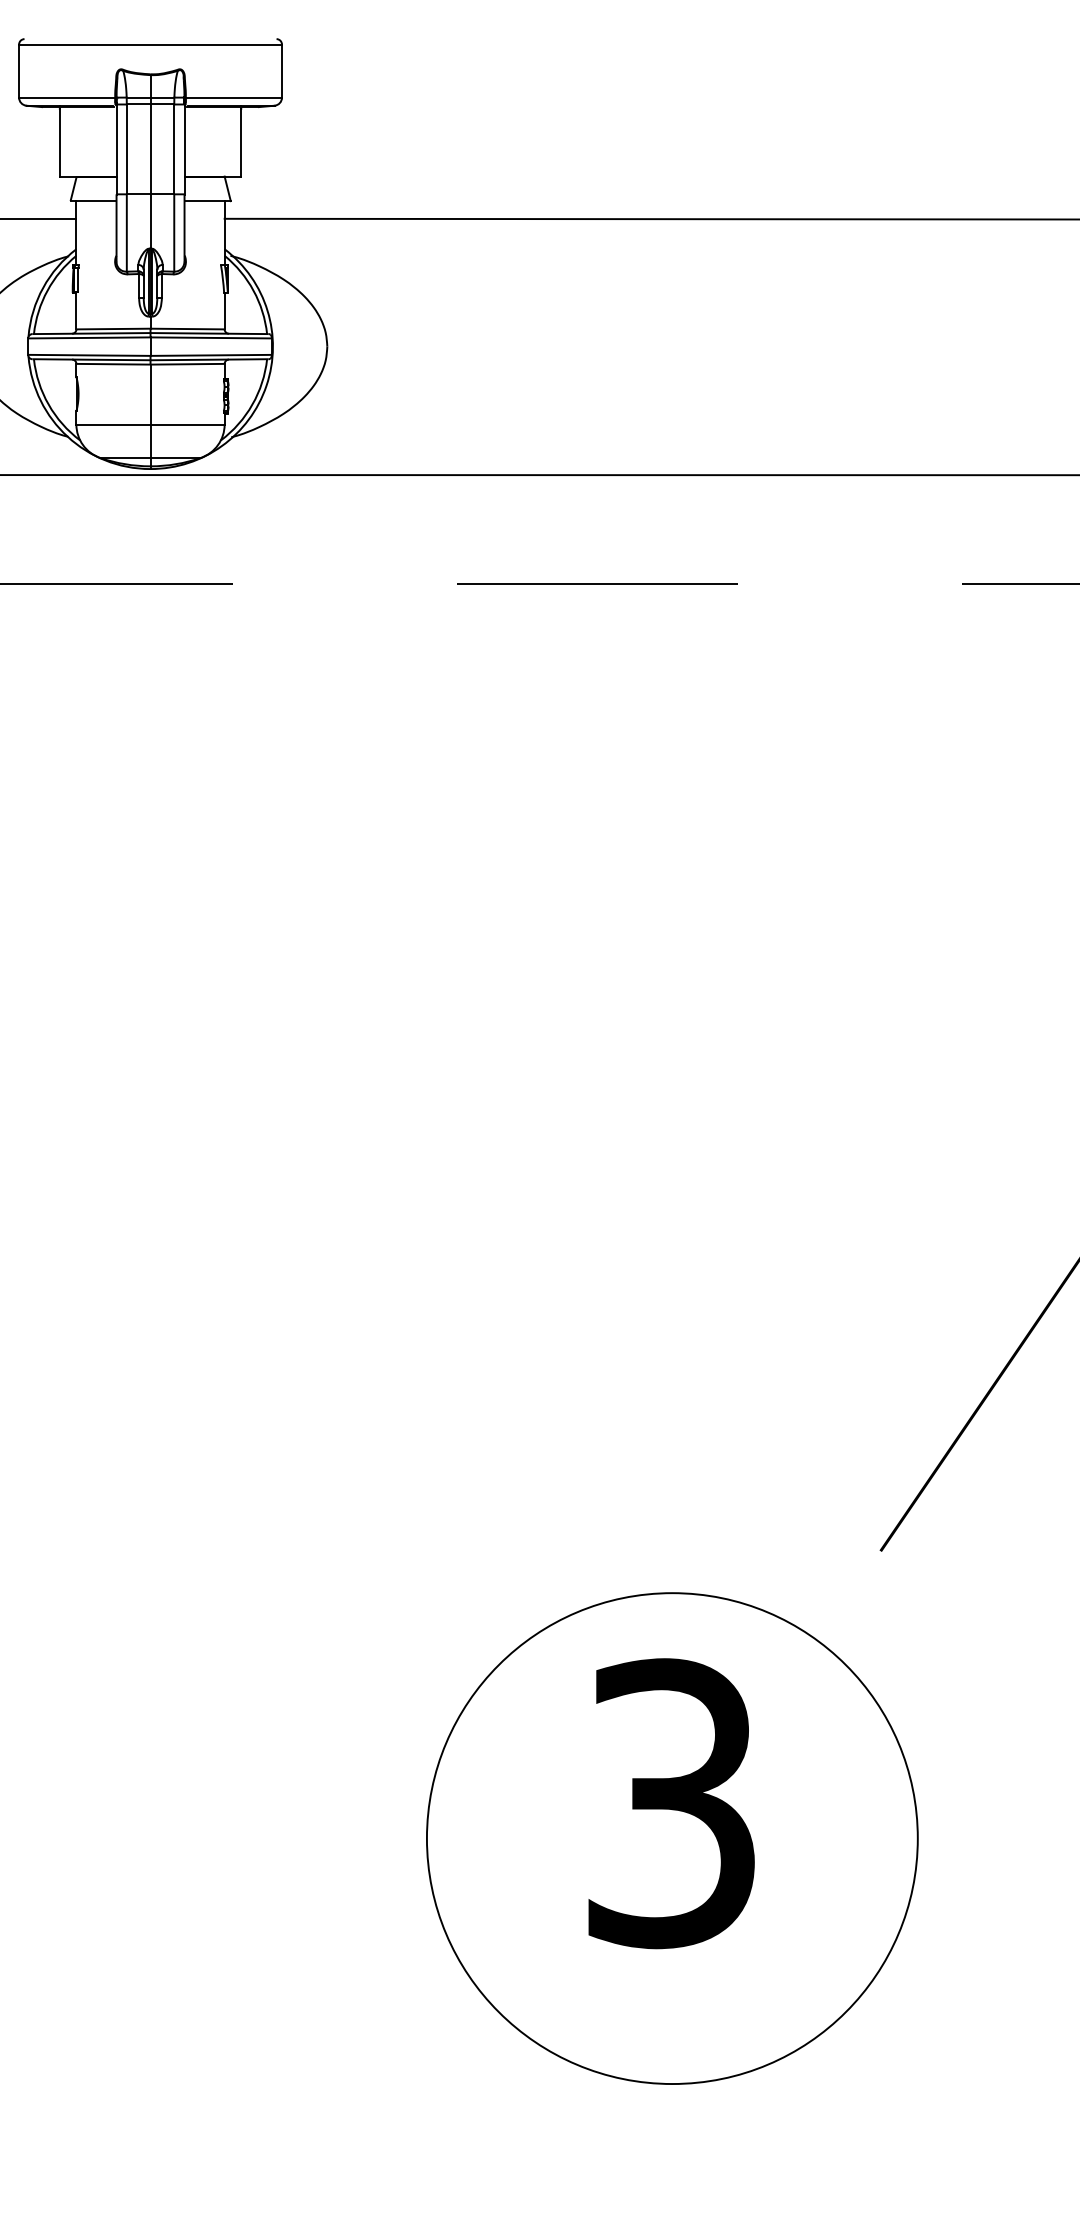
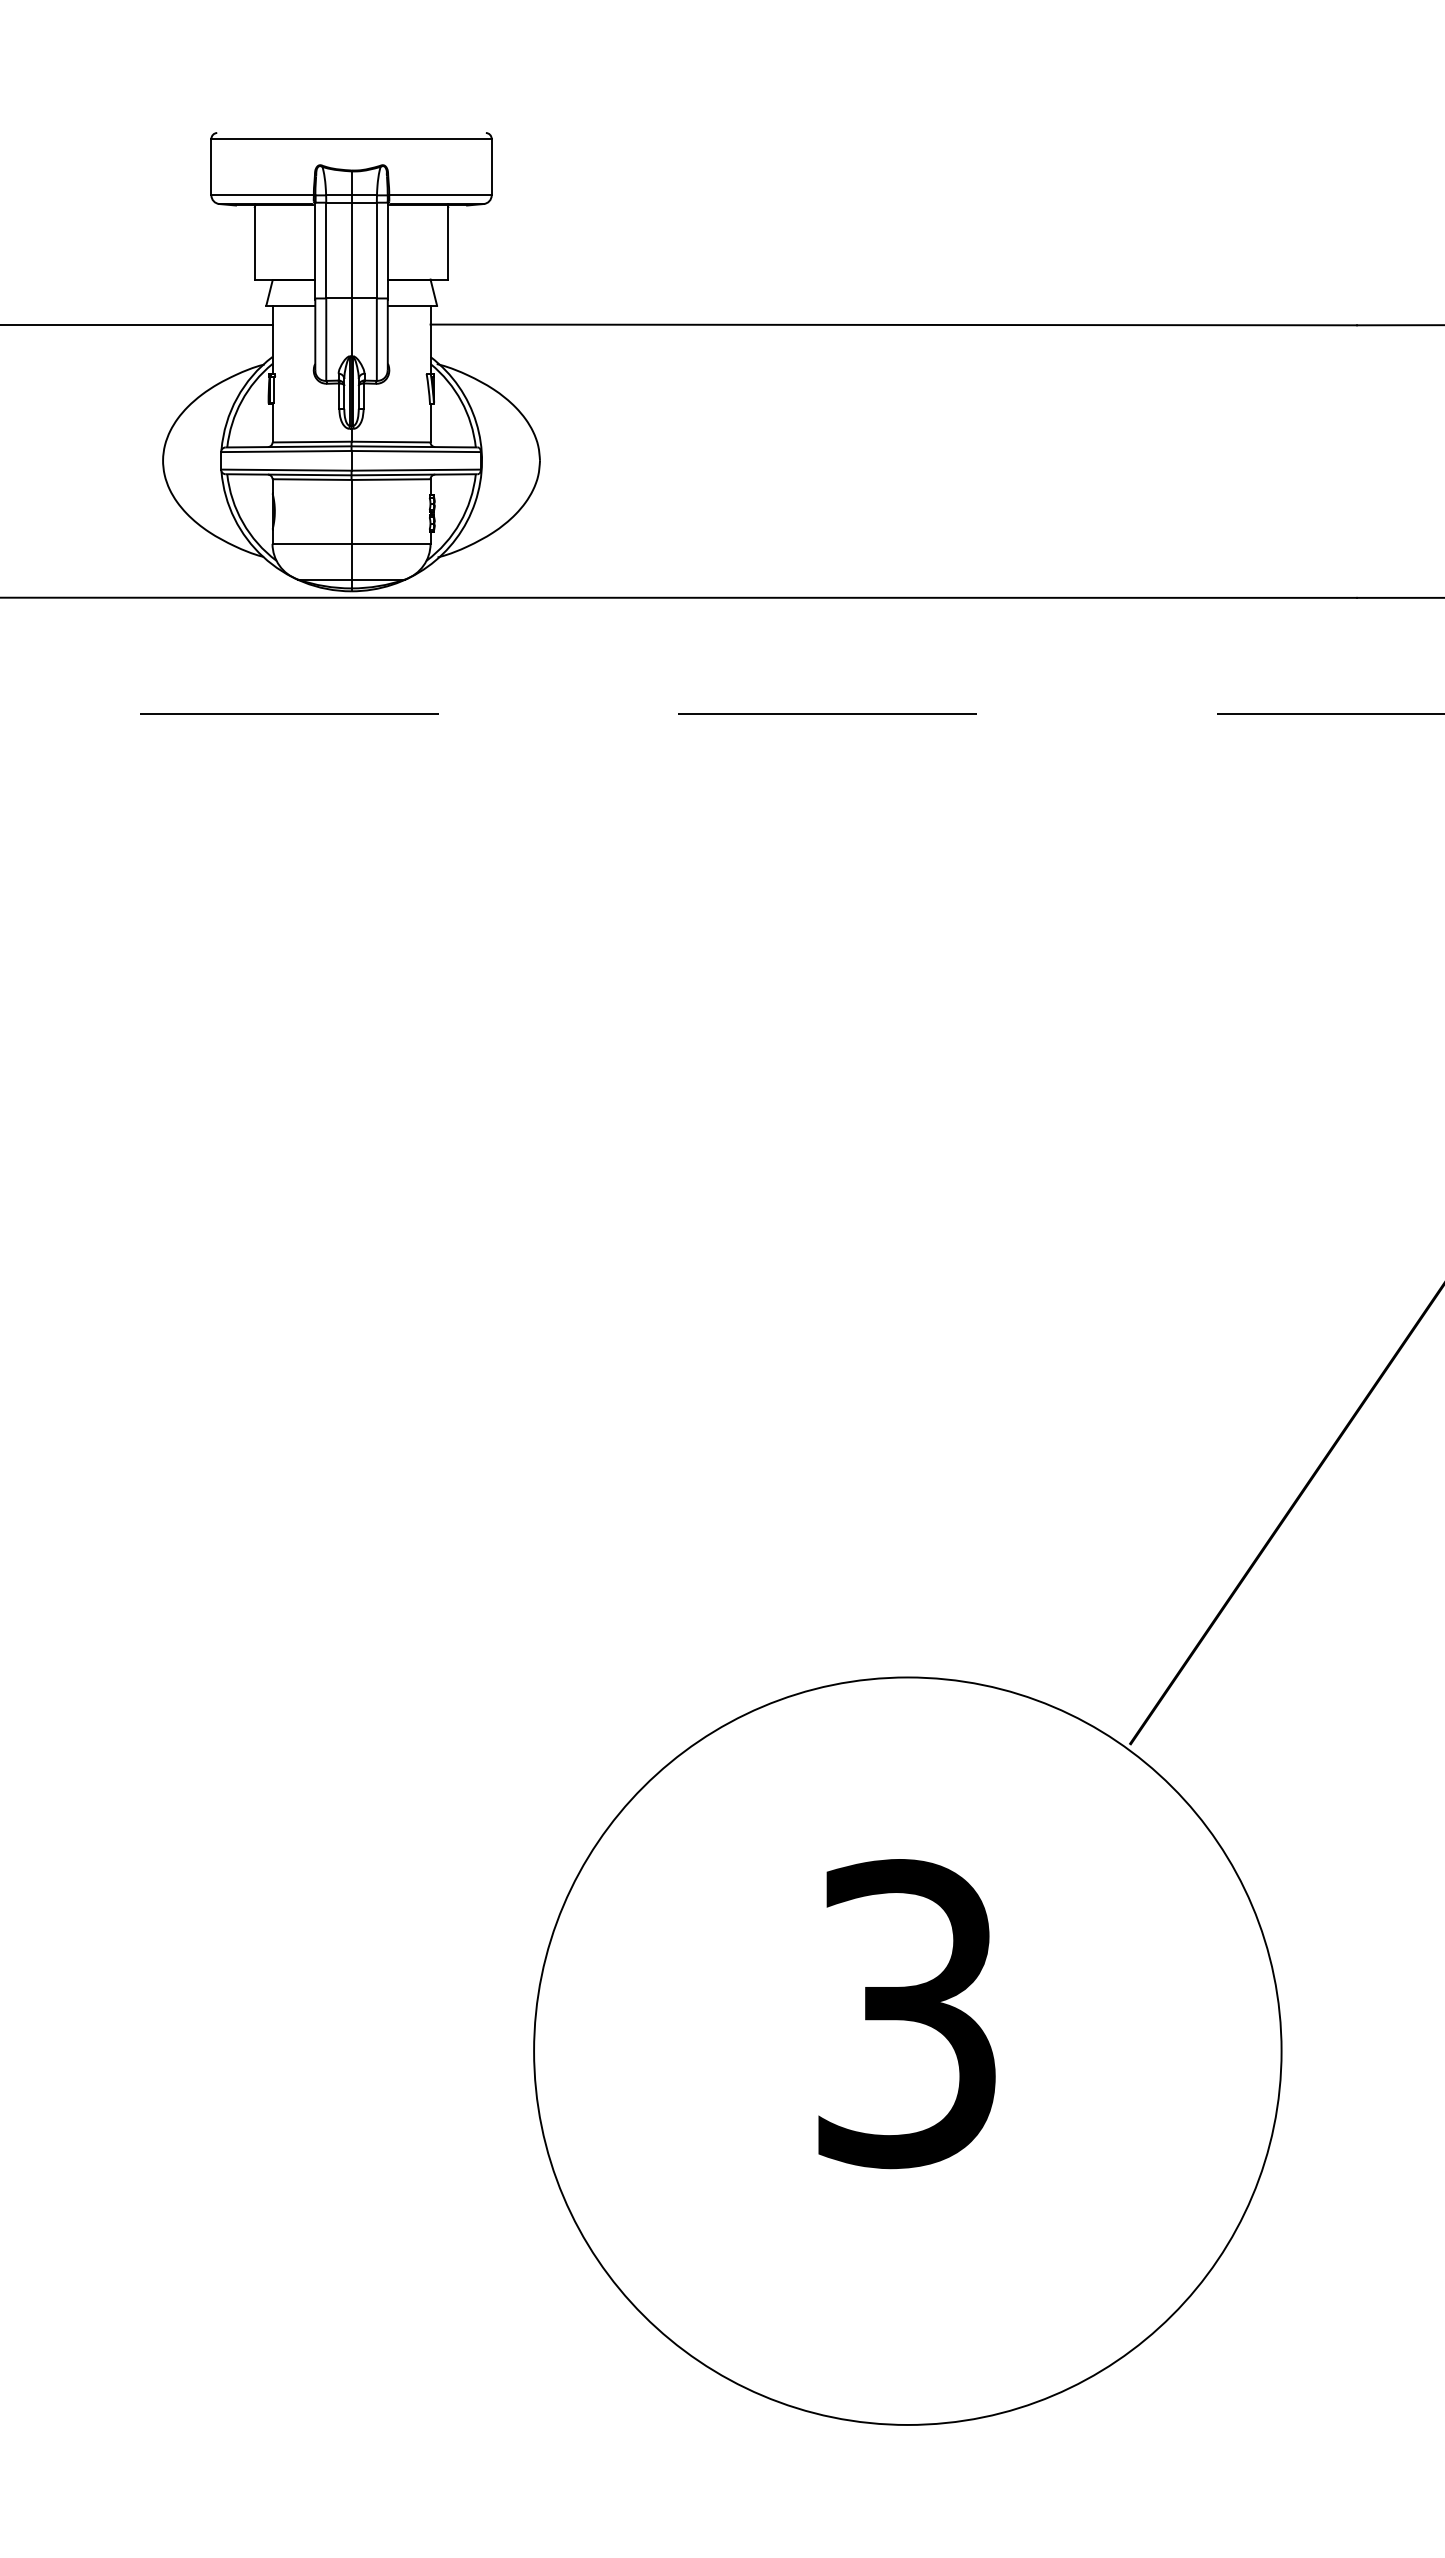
circle: (672, 1837) -> (907, 2050), size x1.43

